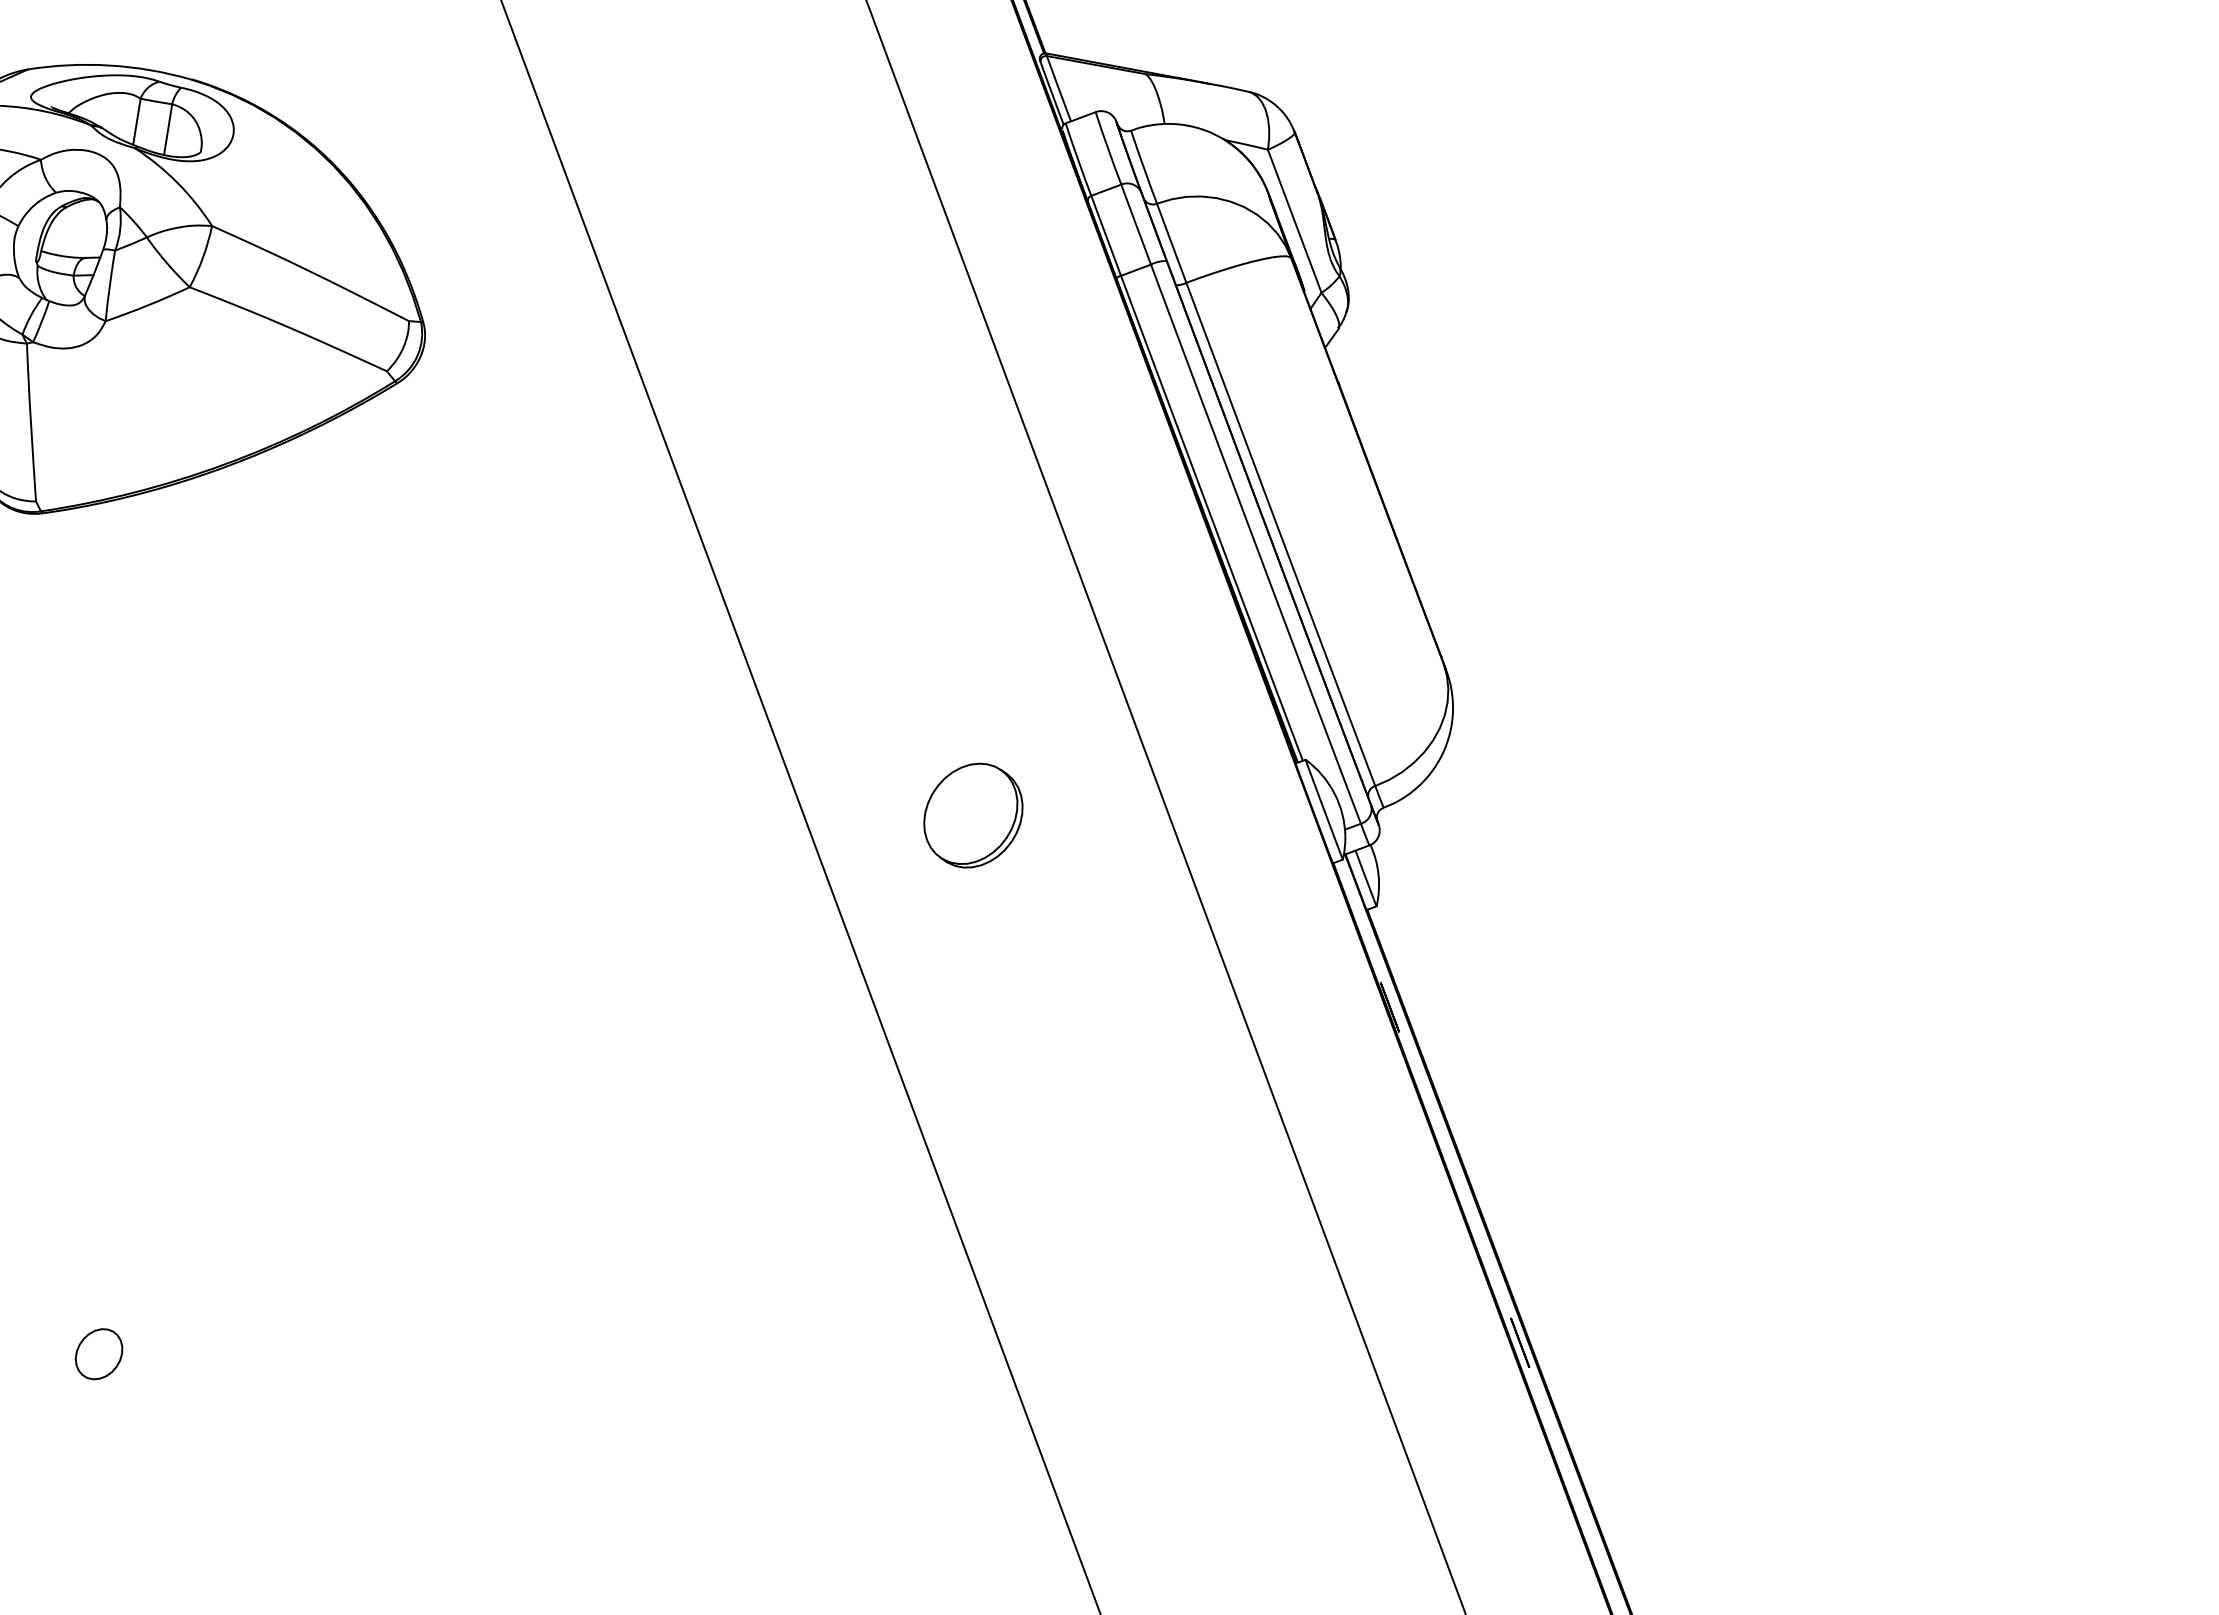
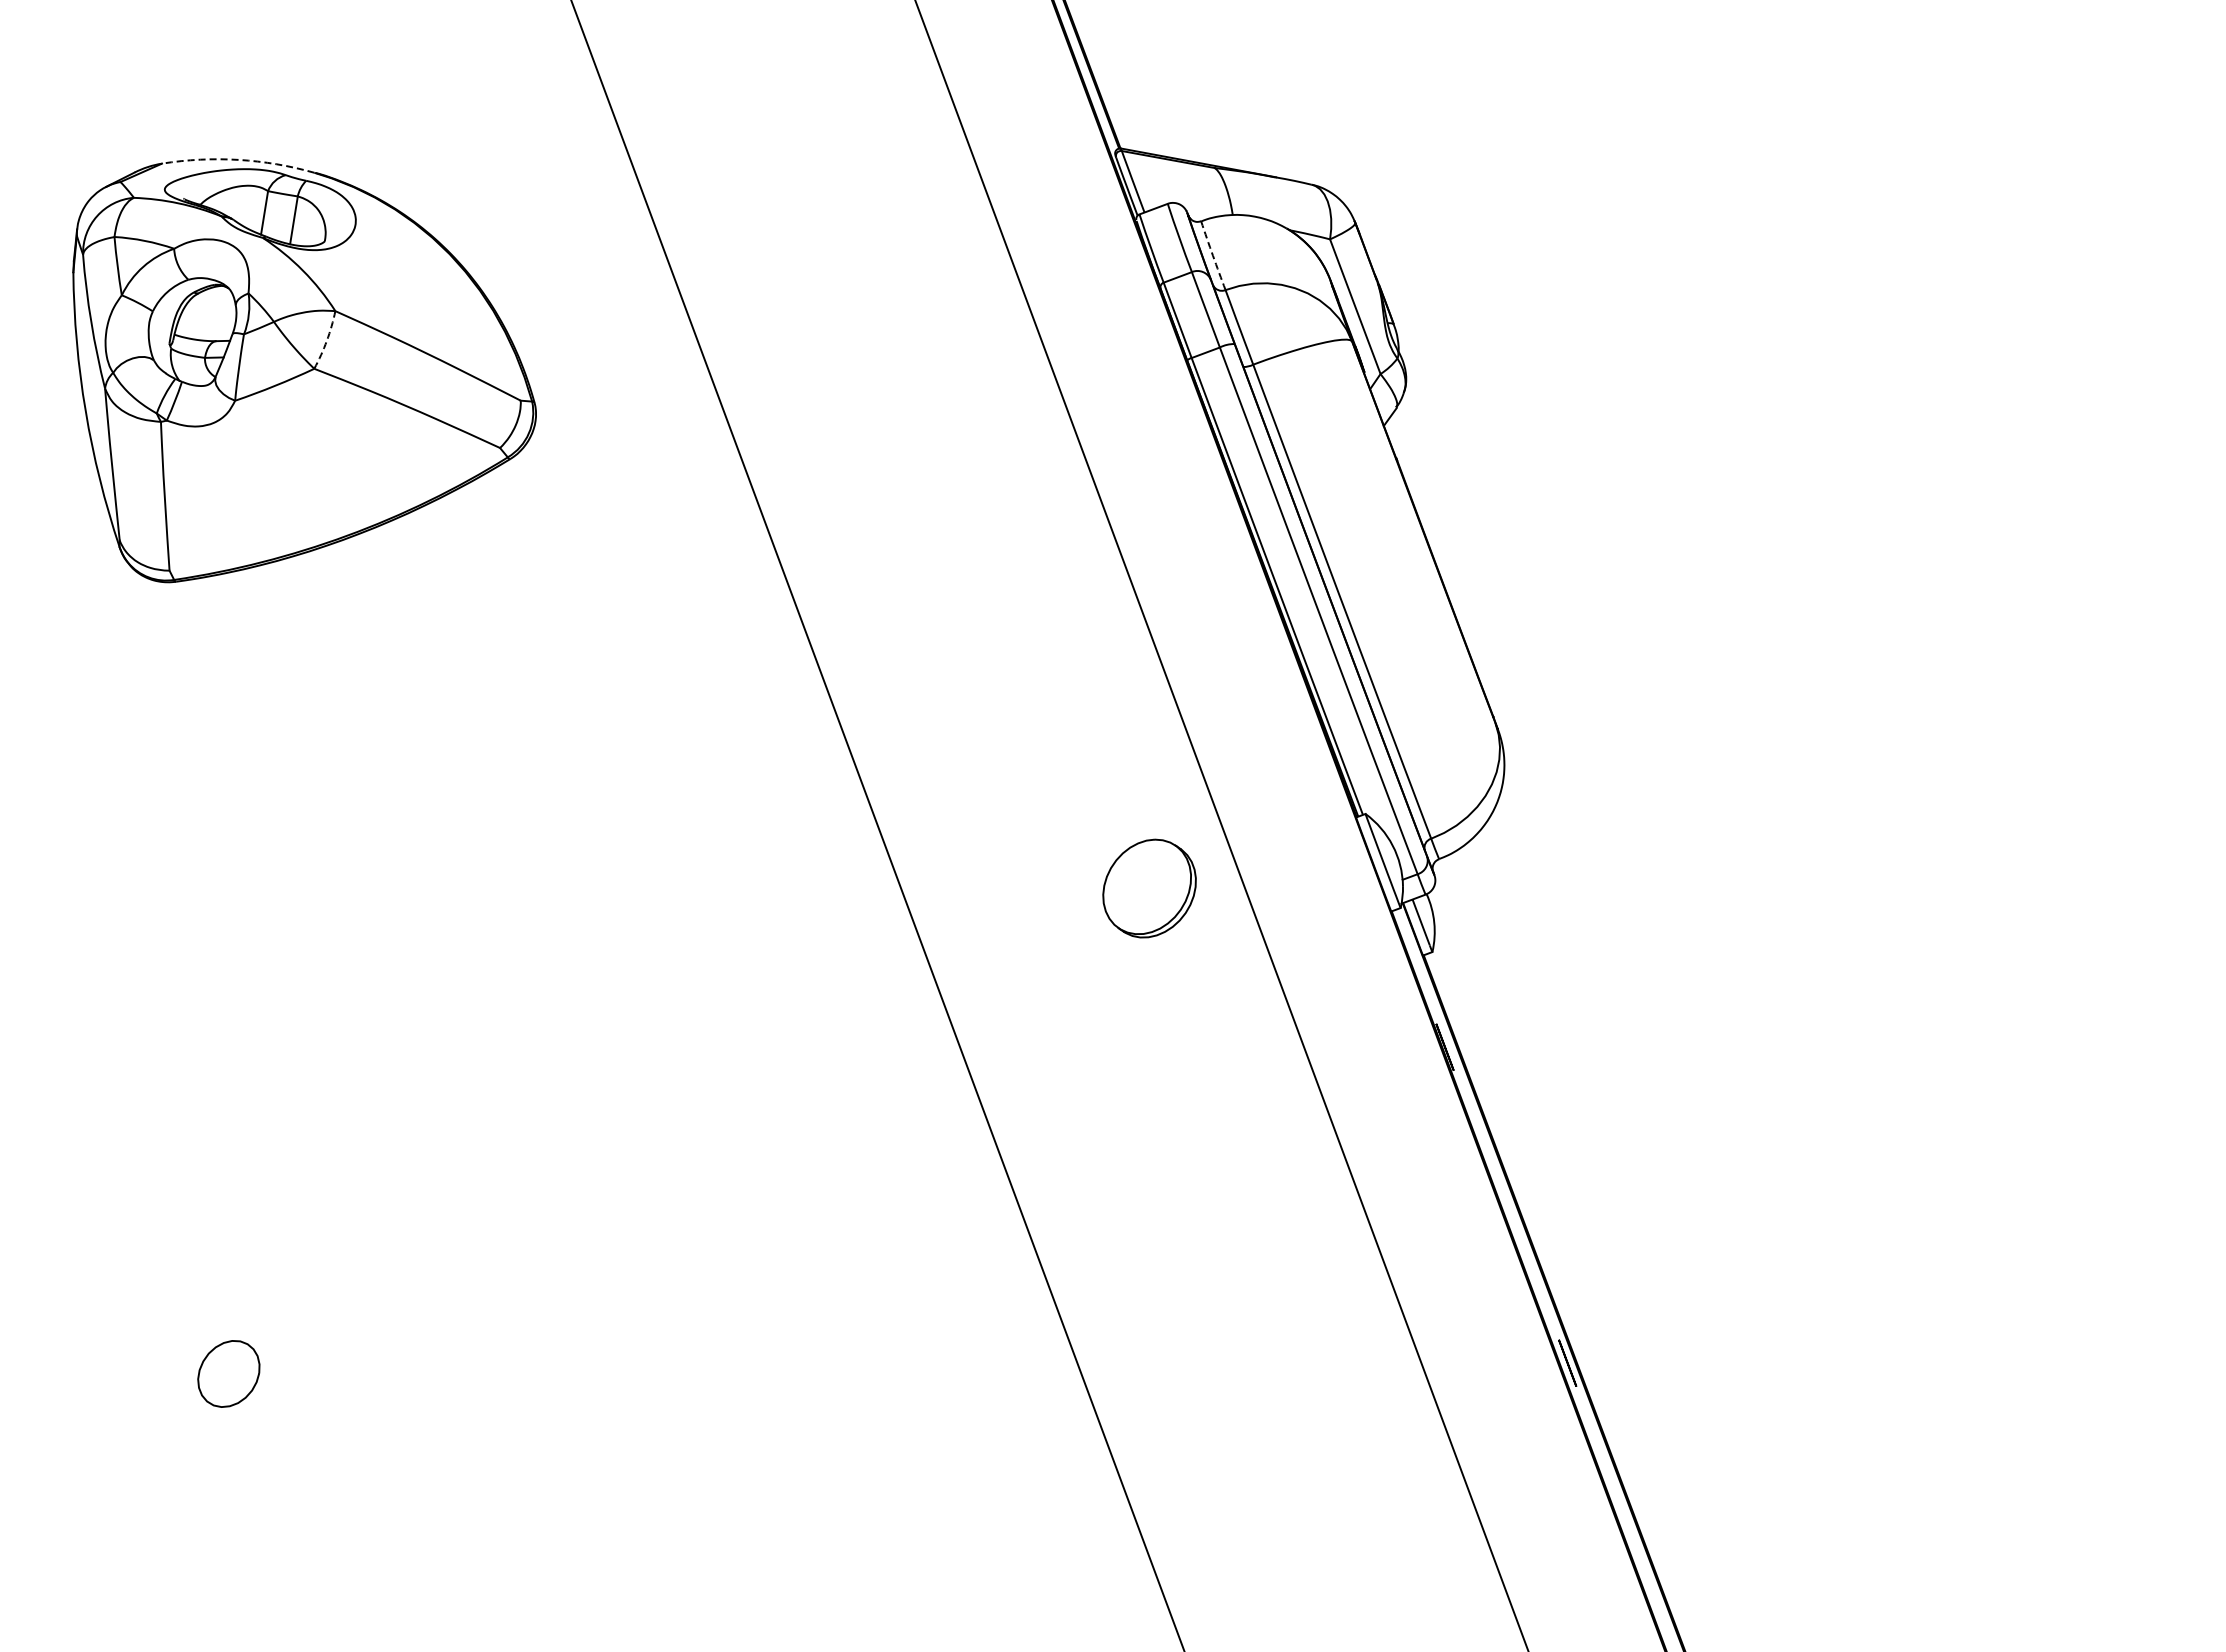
arc: (109, 65) -> (238, 159), solid -> dashed
arc: (1144, 166) -> (1213, 255), solid -> dashed
arc: (202, 257) -> (326, 340), solid -> dashed
part: (973, 815) -> (1149, 888), moved
part: (98, 1353) -> (228, 1373), size x1.4

